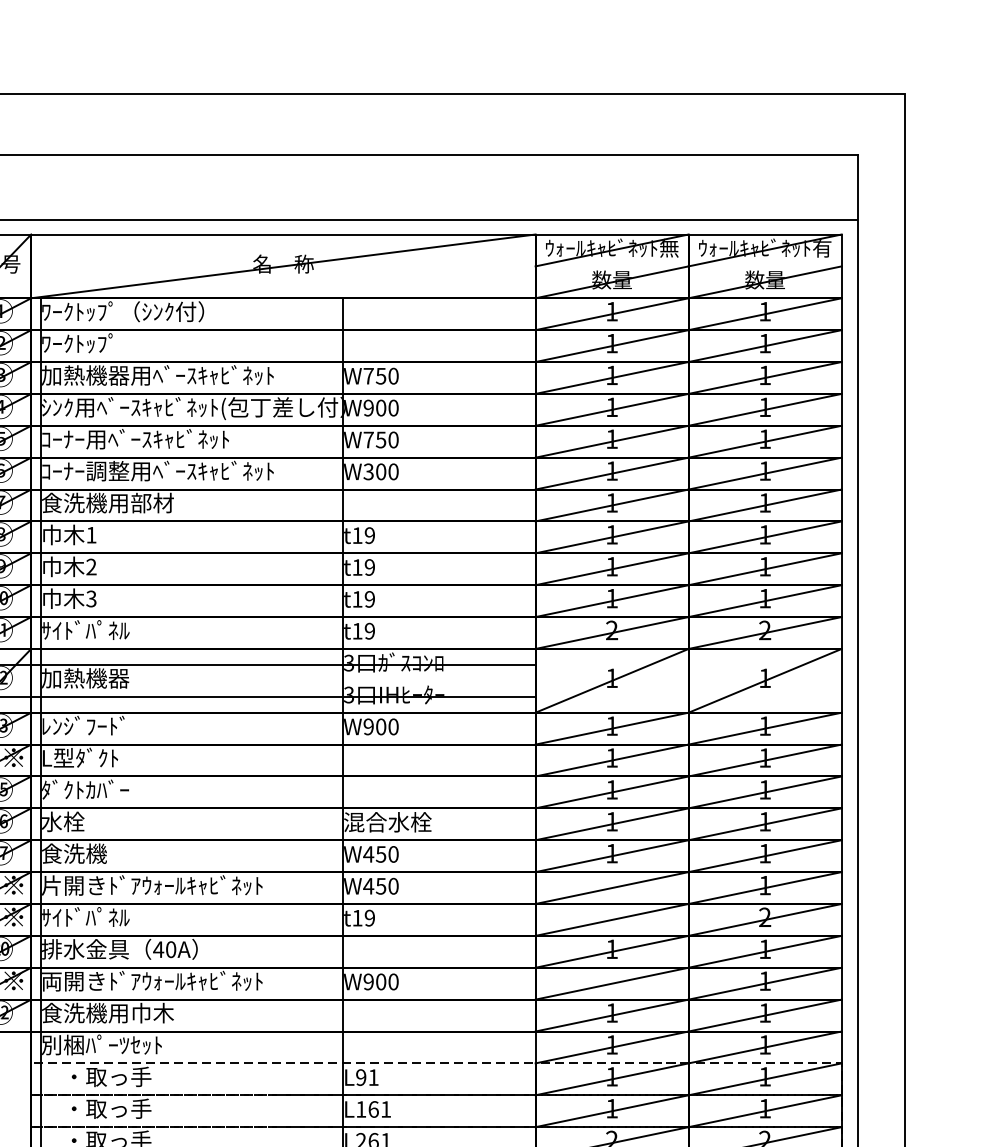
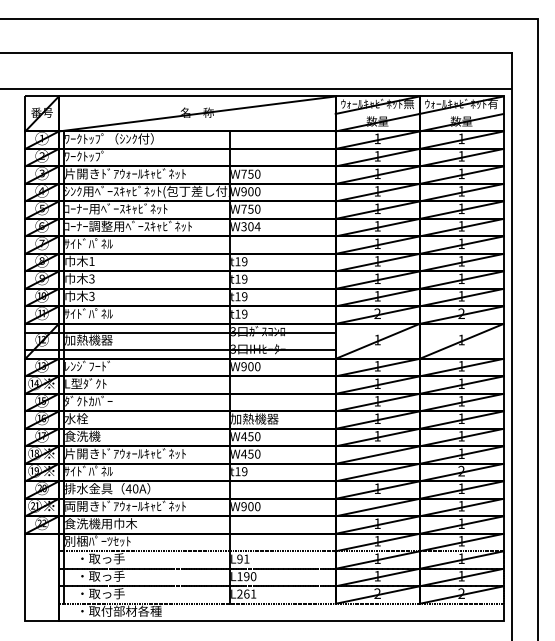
text: (158, 374) -> (128, 173), 加熱機器用ﾍﾞｰｽｷｬﾋﾞﾈｯﾄ -> 片開きﾄﾞｱｳｫｰﾙｷｬﾋﾞﾈｯﾄ
text: (393, 471) -> (257, 226), W300 -> W304
text: (108, 502) -> (101, 243), 食洗機用部材 -> ｻｲﾄﾞﾊﾟﾈﾙ
text: (90, 568) -> (91, 279), 2 -> 3
text: (387, 821) -> (254, 418), 混合水栓 -> 加熱機器
text: (380, 1109) -> (250, 576), L161 -> L190

